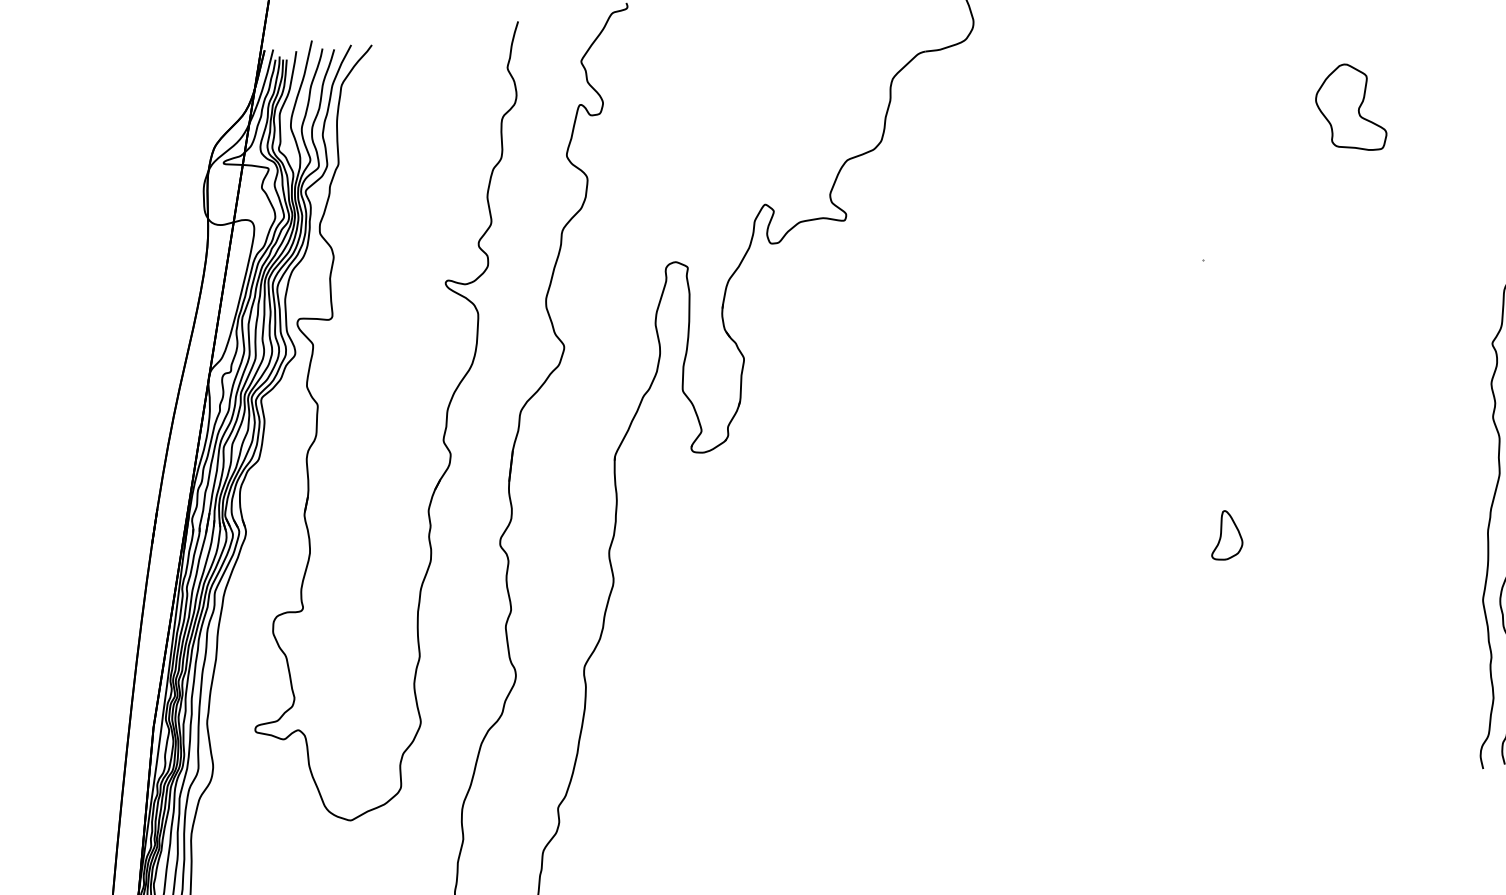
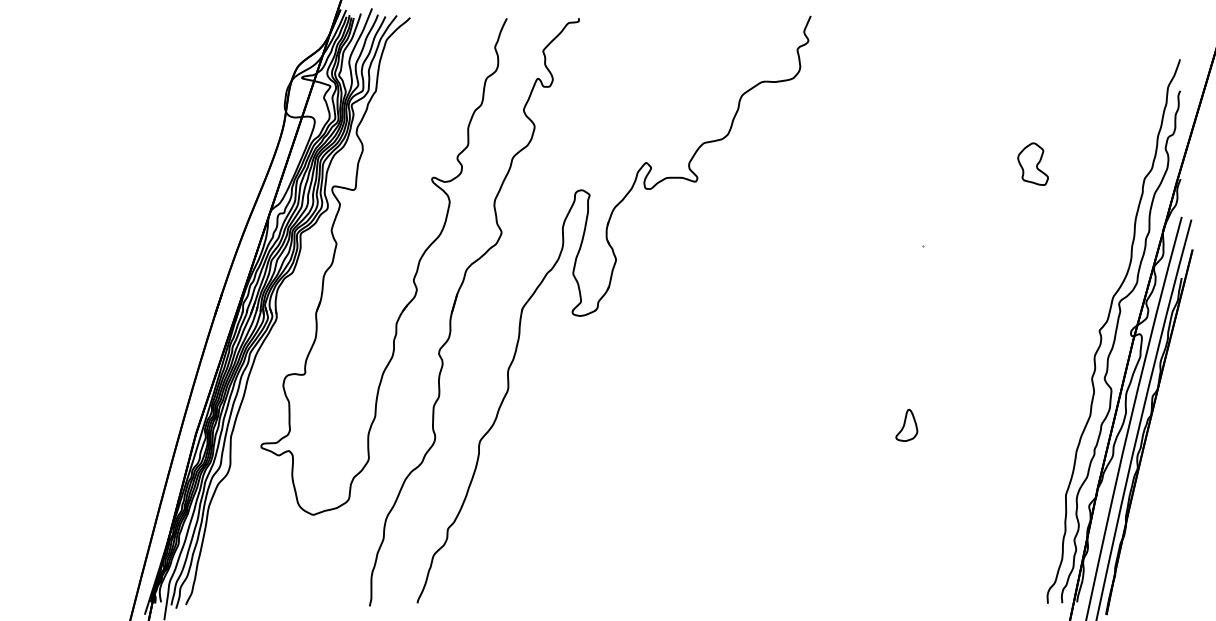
part: (1348, 107) -> (1032, 163), size x0.71

